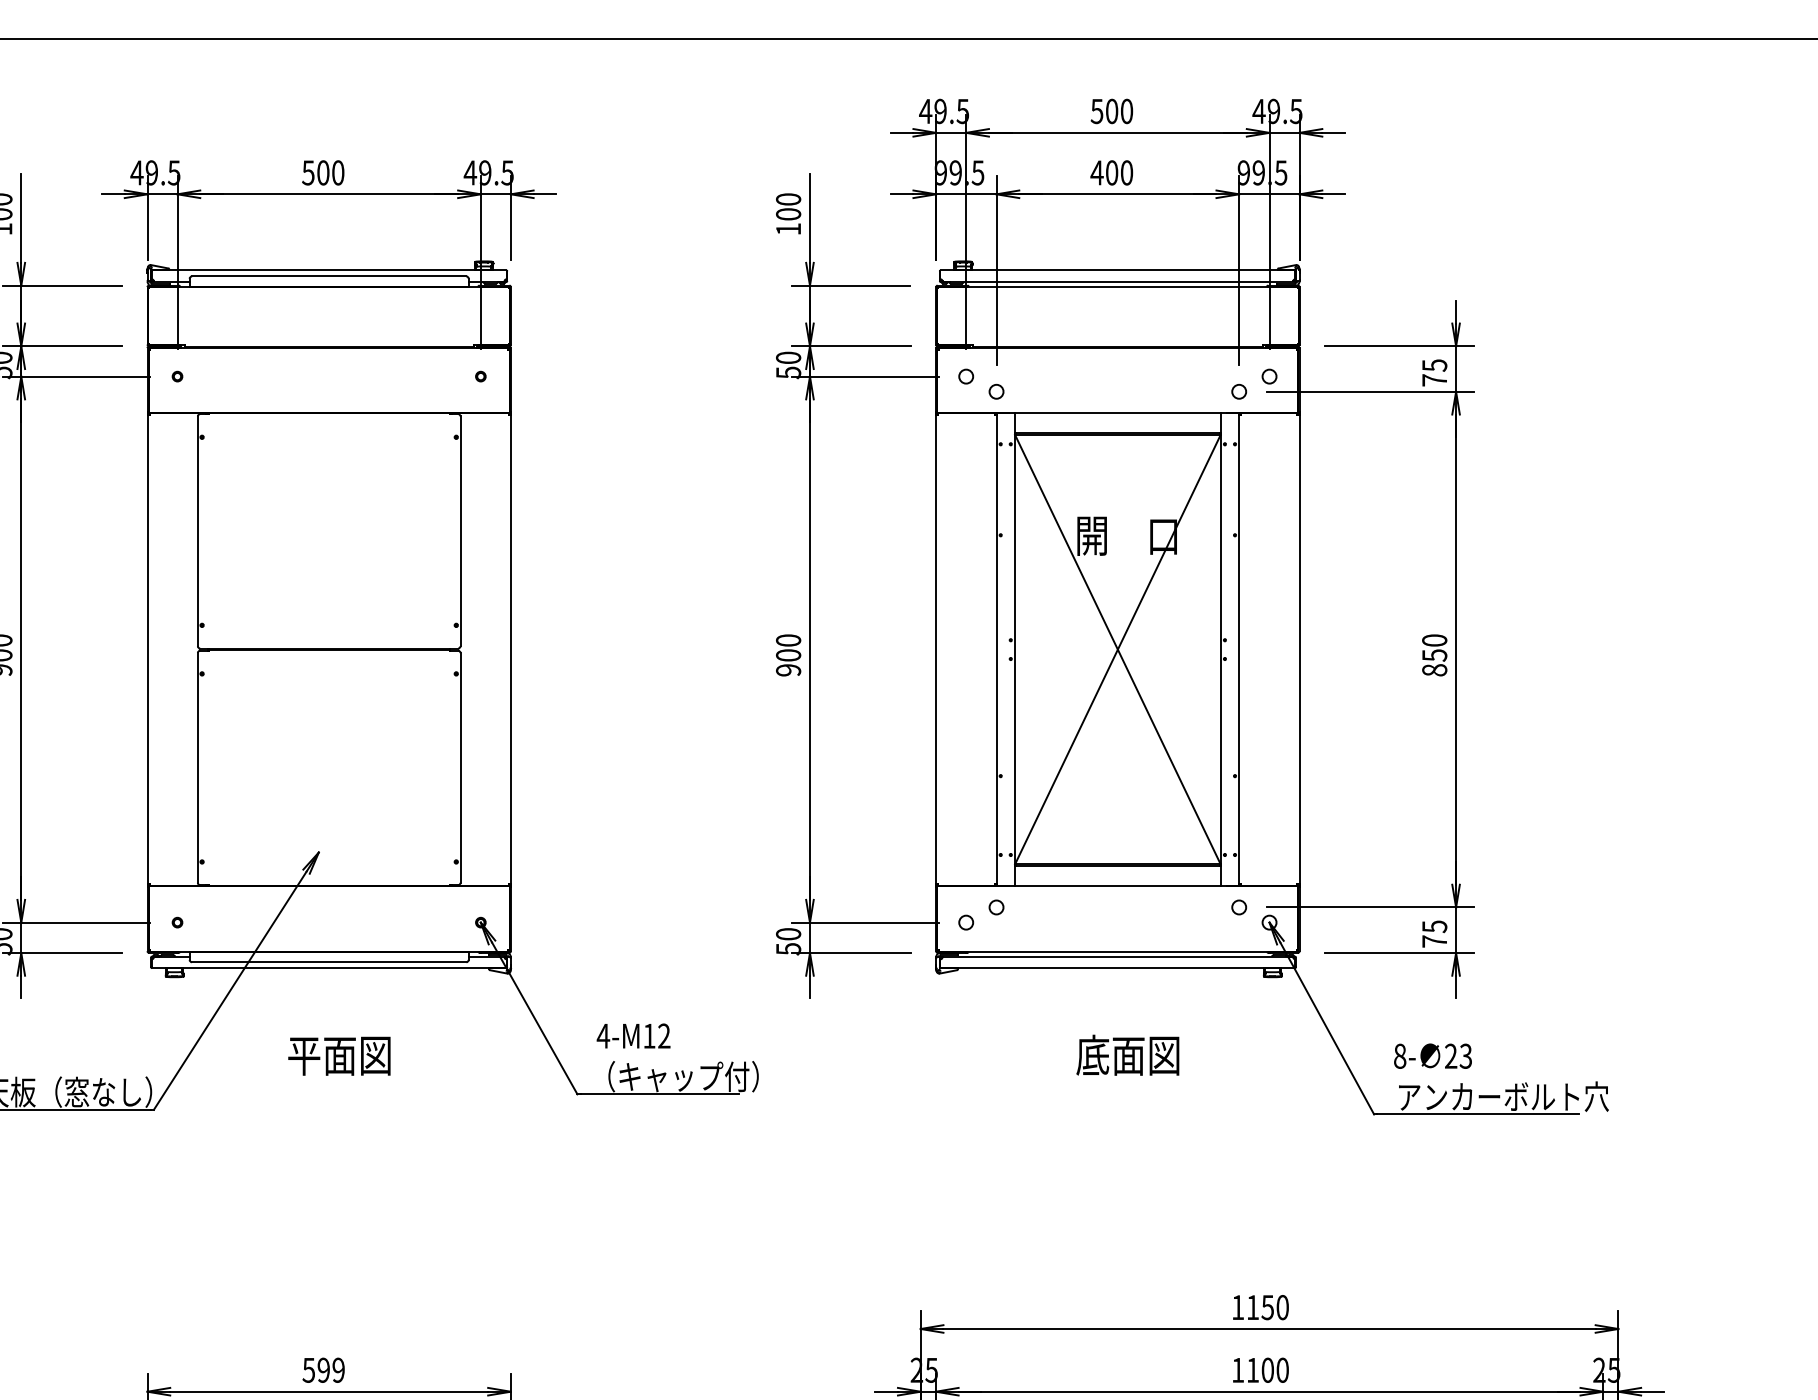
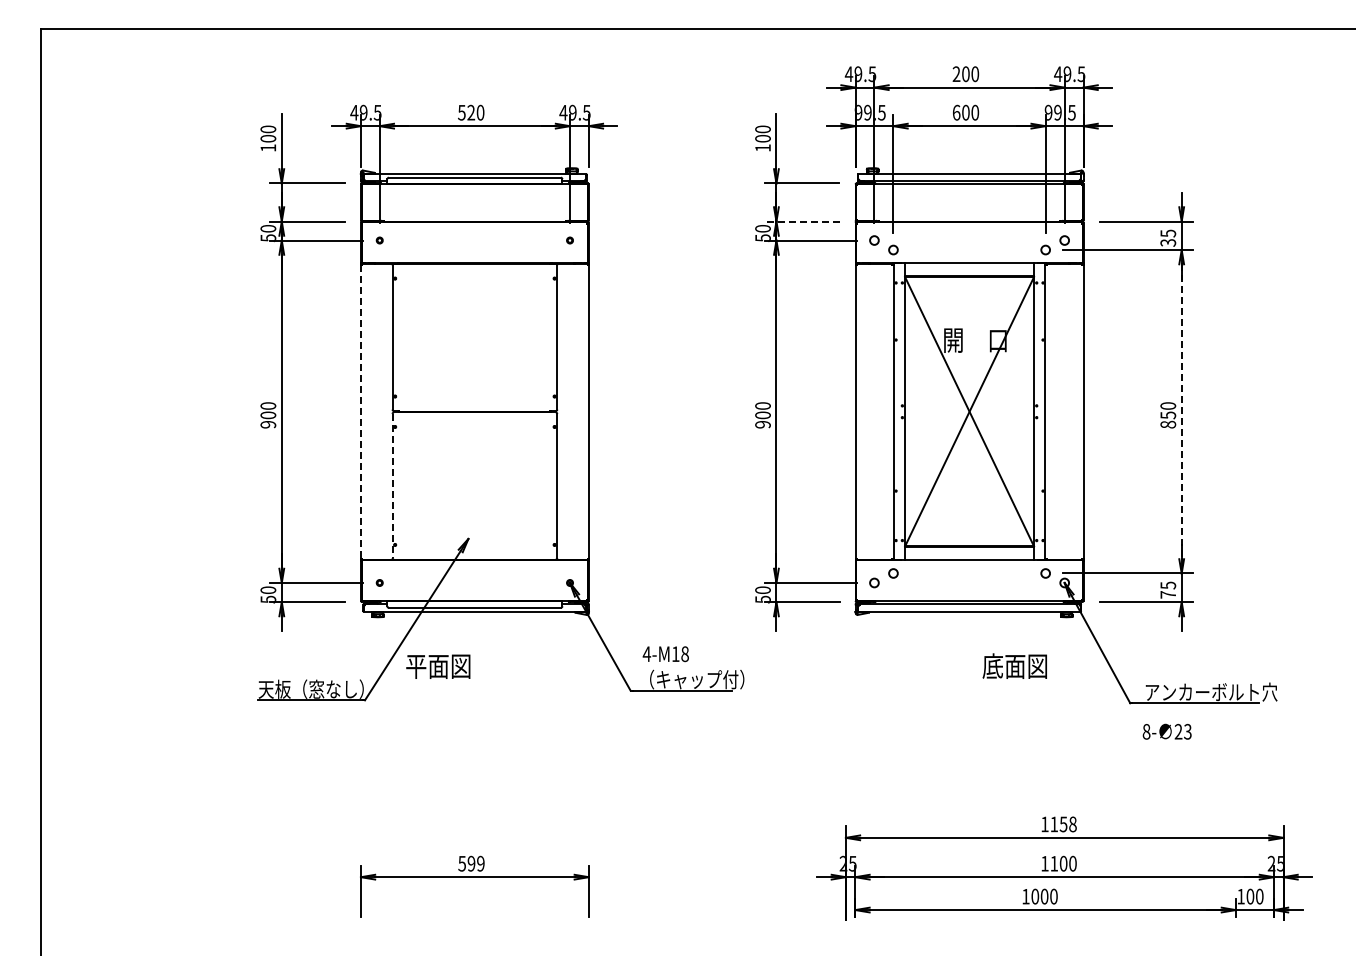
text: (1097, 111) -> (956, 74), 500 -> 200
text: (323, 172) -> (471, 112), 500 -> 520
text: (1097, 172) -> (956, 112), 400 -> 600
line: (849, 346) -> (801, 221), solid -> dashed
text: (1435, 379) -> (1168, 242), 75 -> 35
line: (146, 649) -> (360, 411), solid -> dashed
line: (1455, 650) -> (1181, 412), solid -> dashed
line: (197, 768) -> (392, 486), solid -> dashed
text: (663, 1036) -> (684, 654), 4-M12 -> 4-M18
text: (1127, 1054) -> (1014, 665), moved
text: (339, 1055) -> (438, 666), moved
text: (1431, 1055) -> (1166, 731), moved
text: (1281, 1307) -> (1072, 824), 1150 -> 1158

